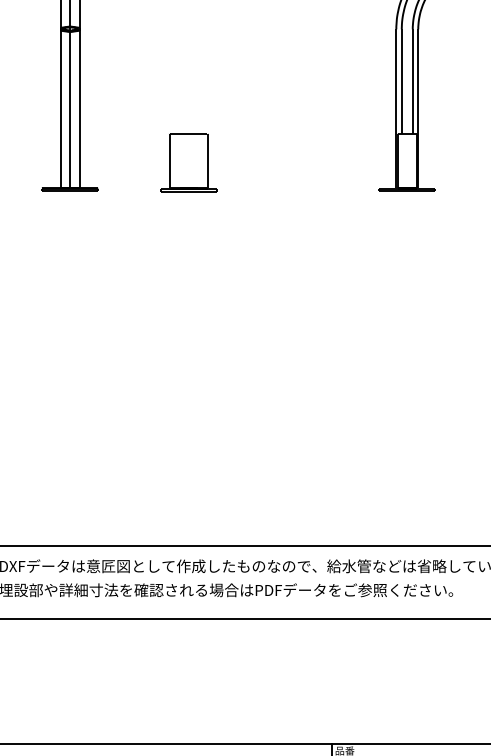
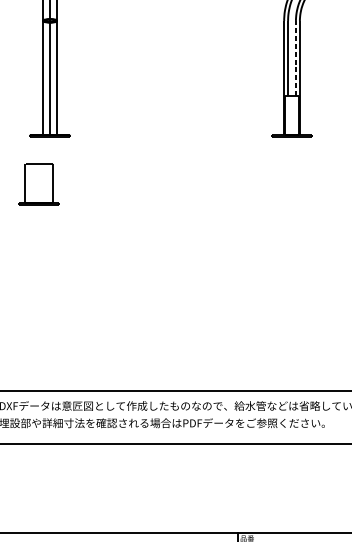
line: (412, 81) -> (295, 58), solid -> dashed
part: (188, 162) -> (39, 184), moved

